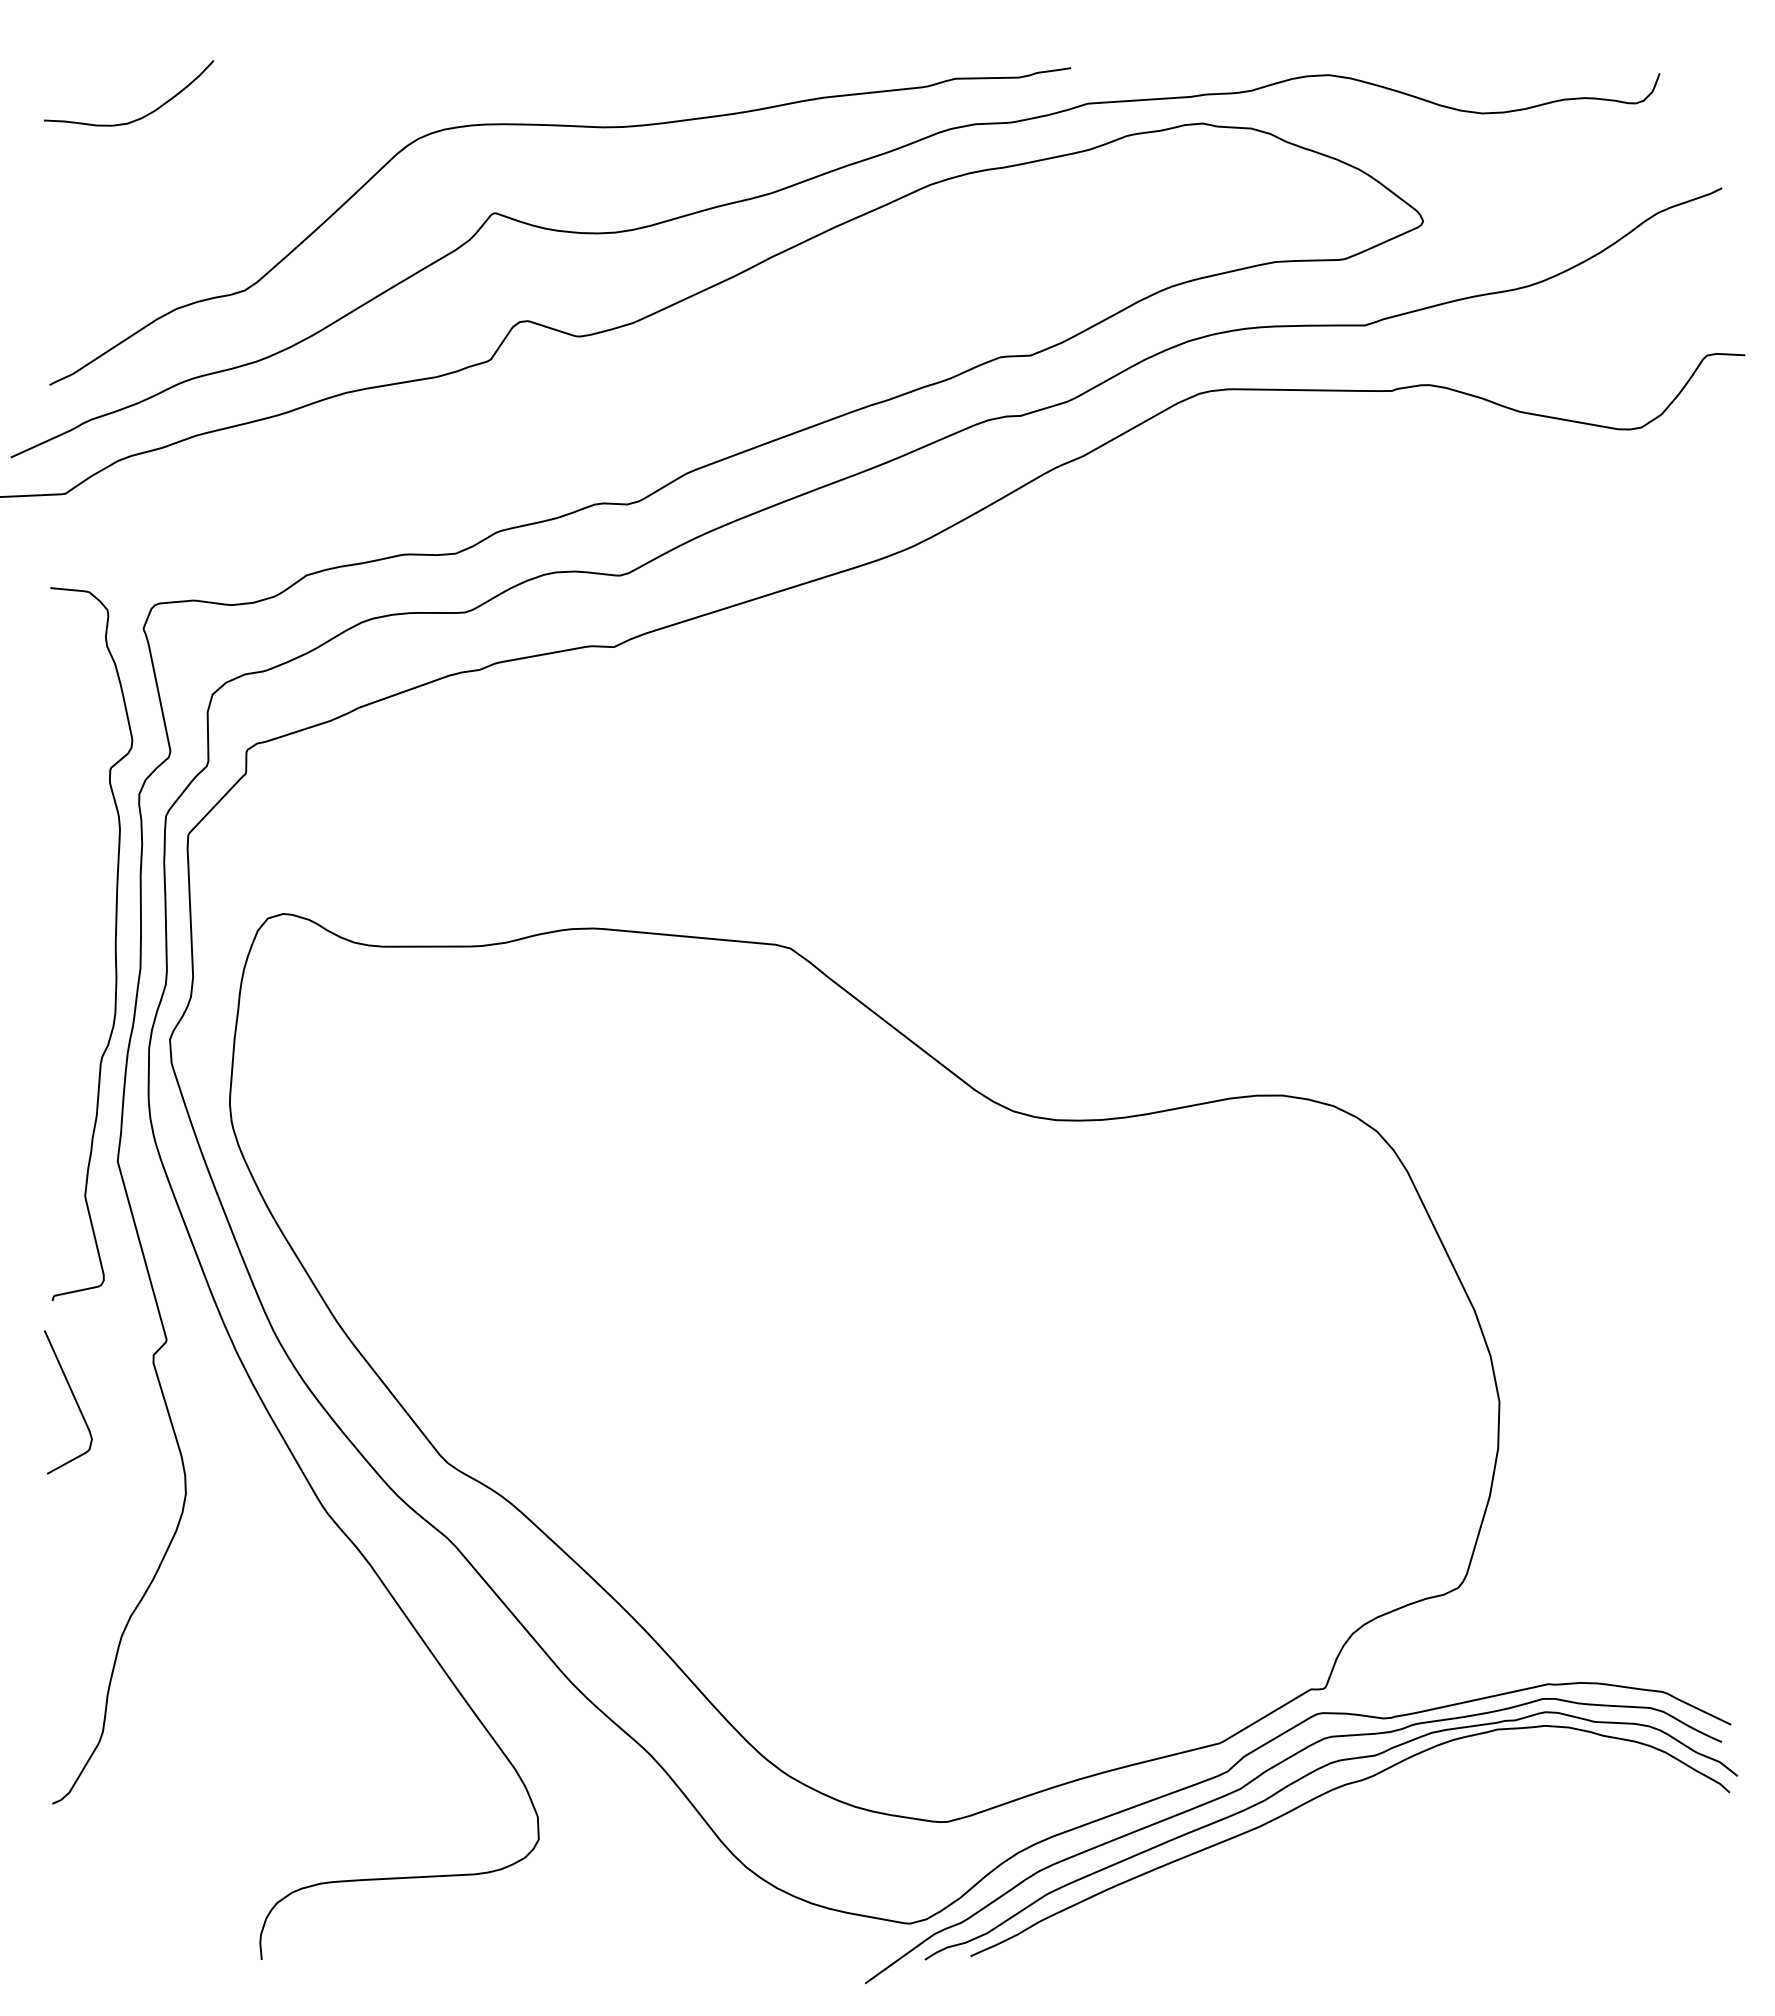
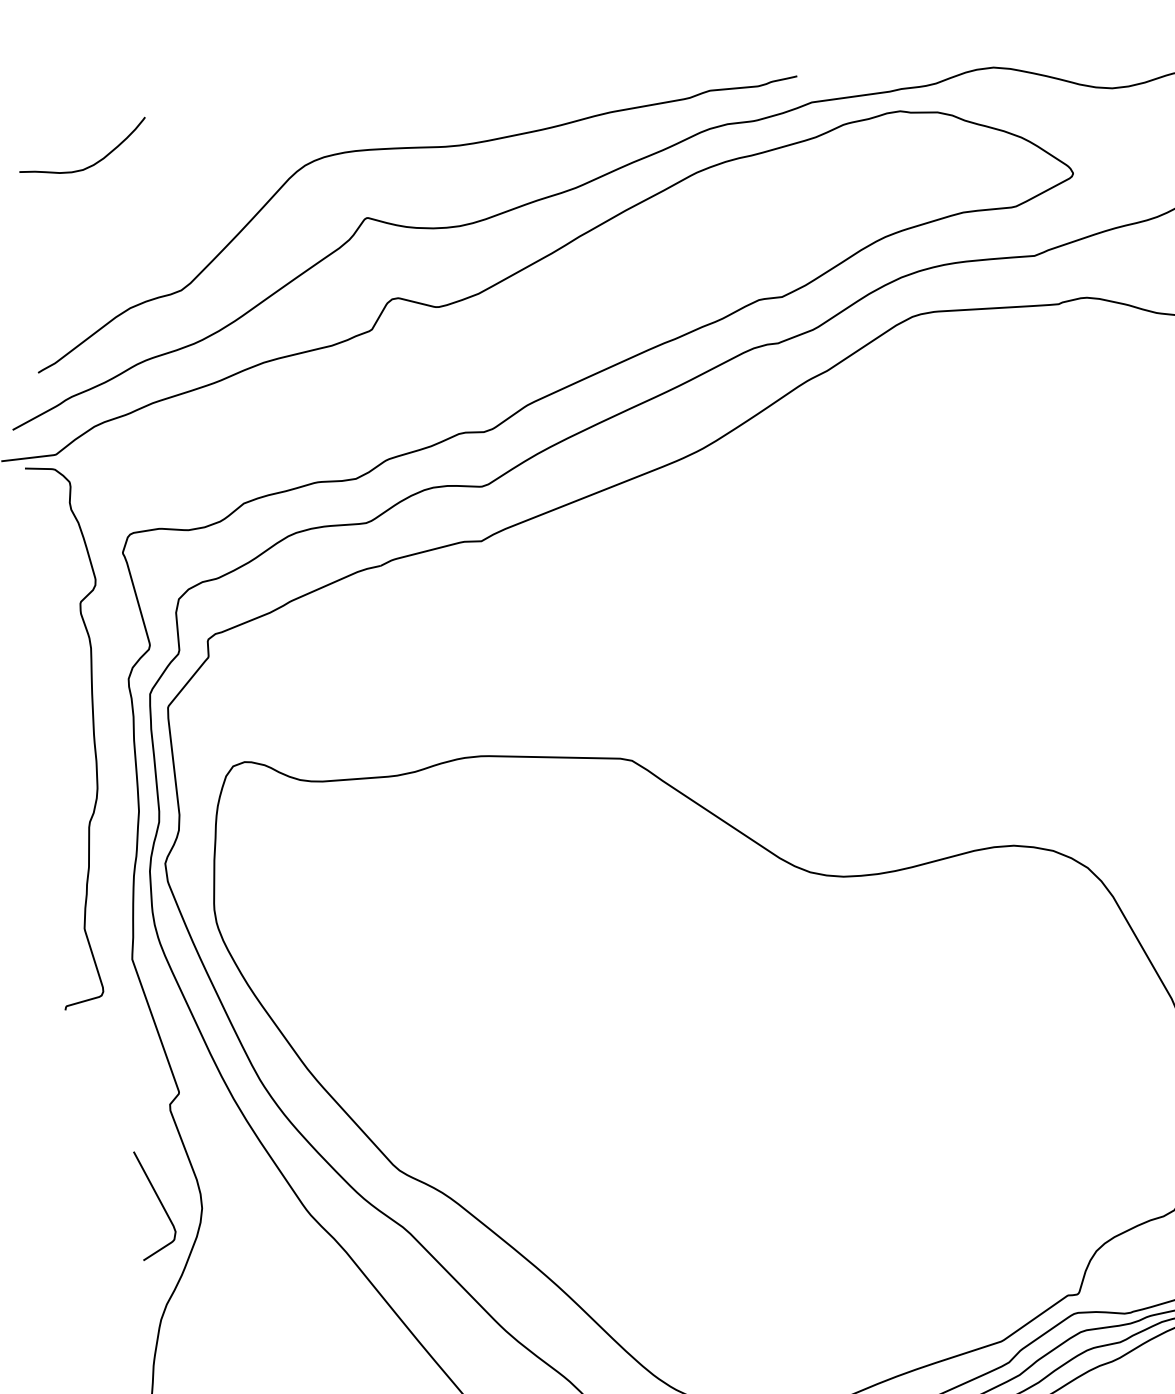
curve: (114, 944) -> (93, 735), moved
curve: (74, 1400) -> (160, 1203), moved

